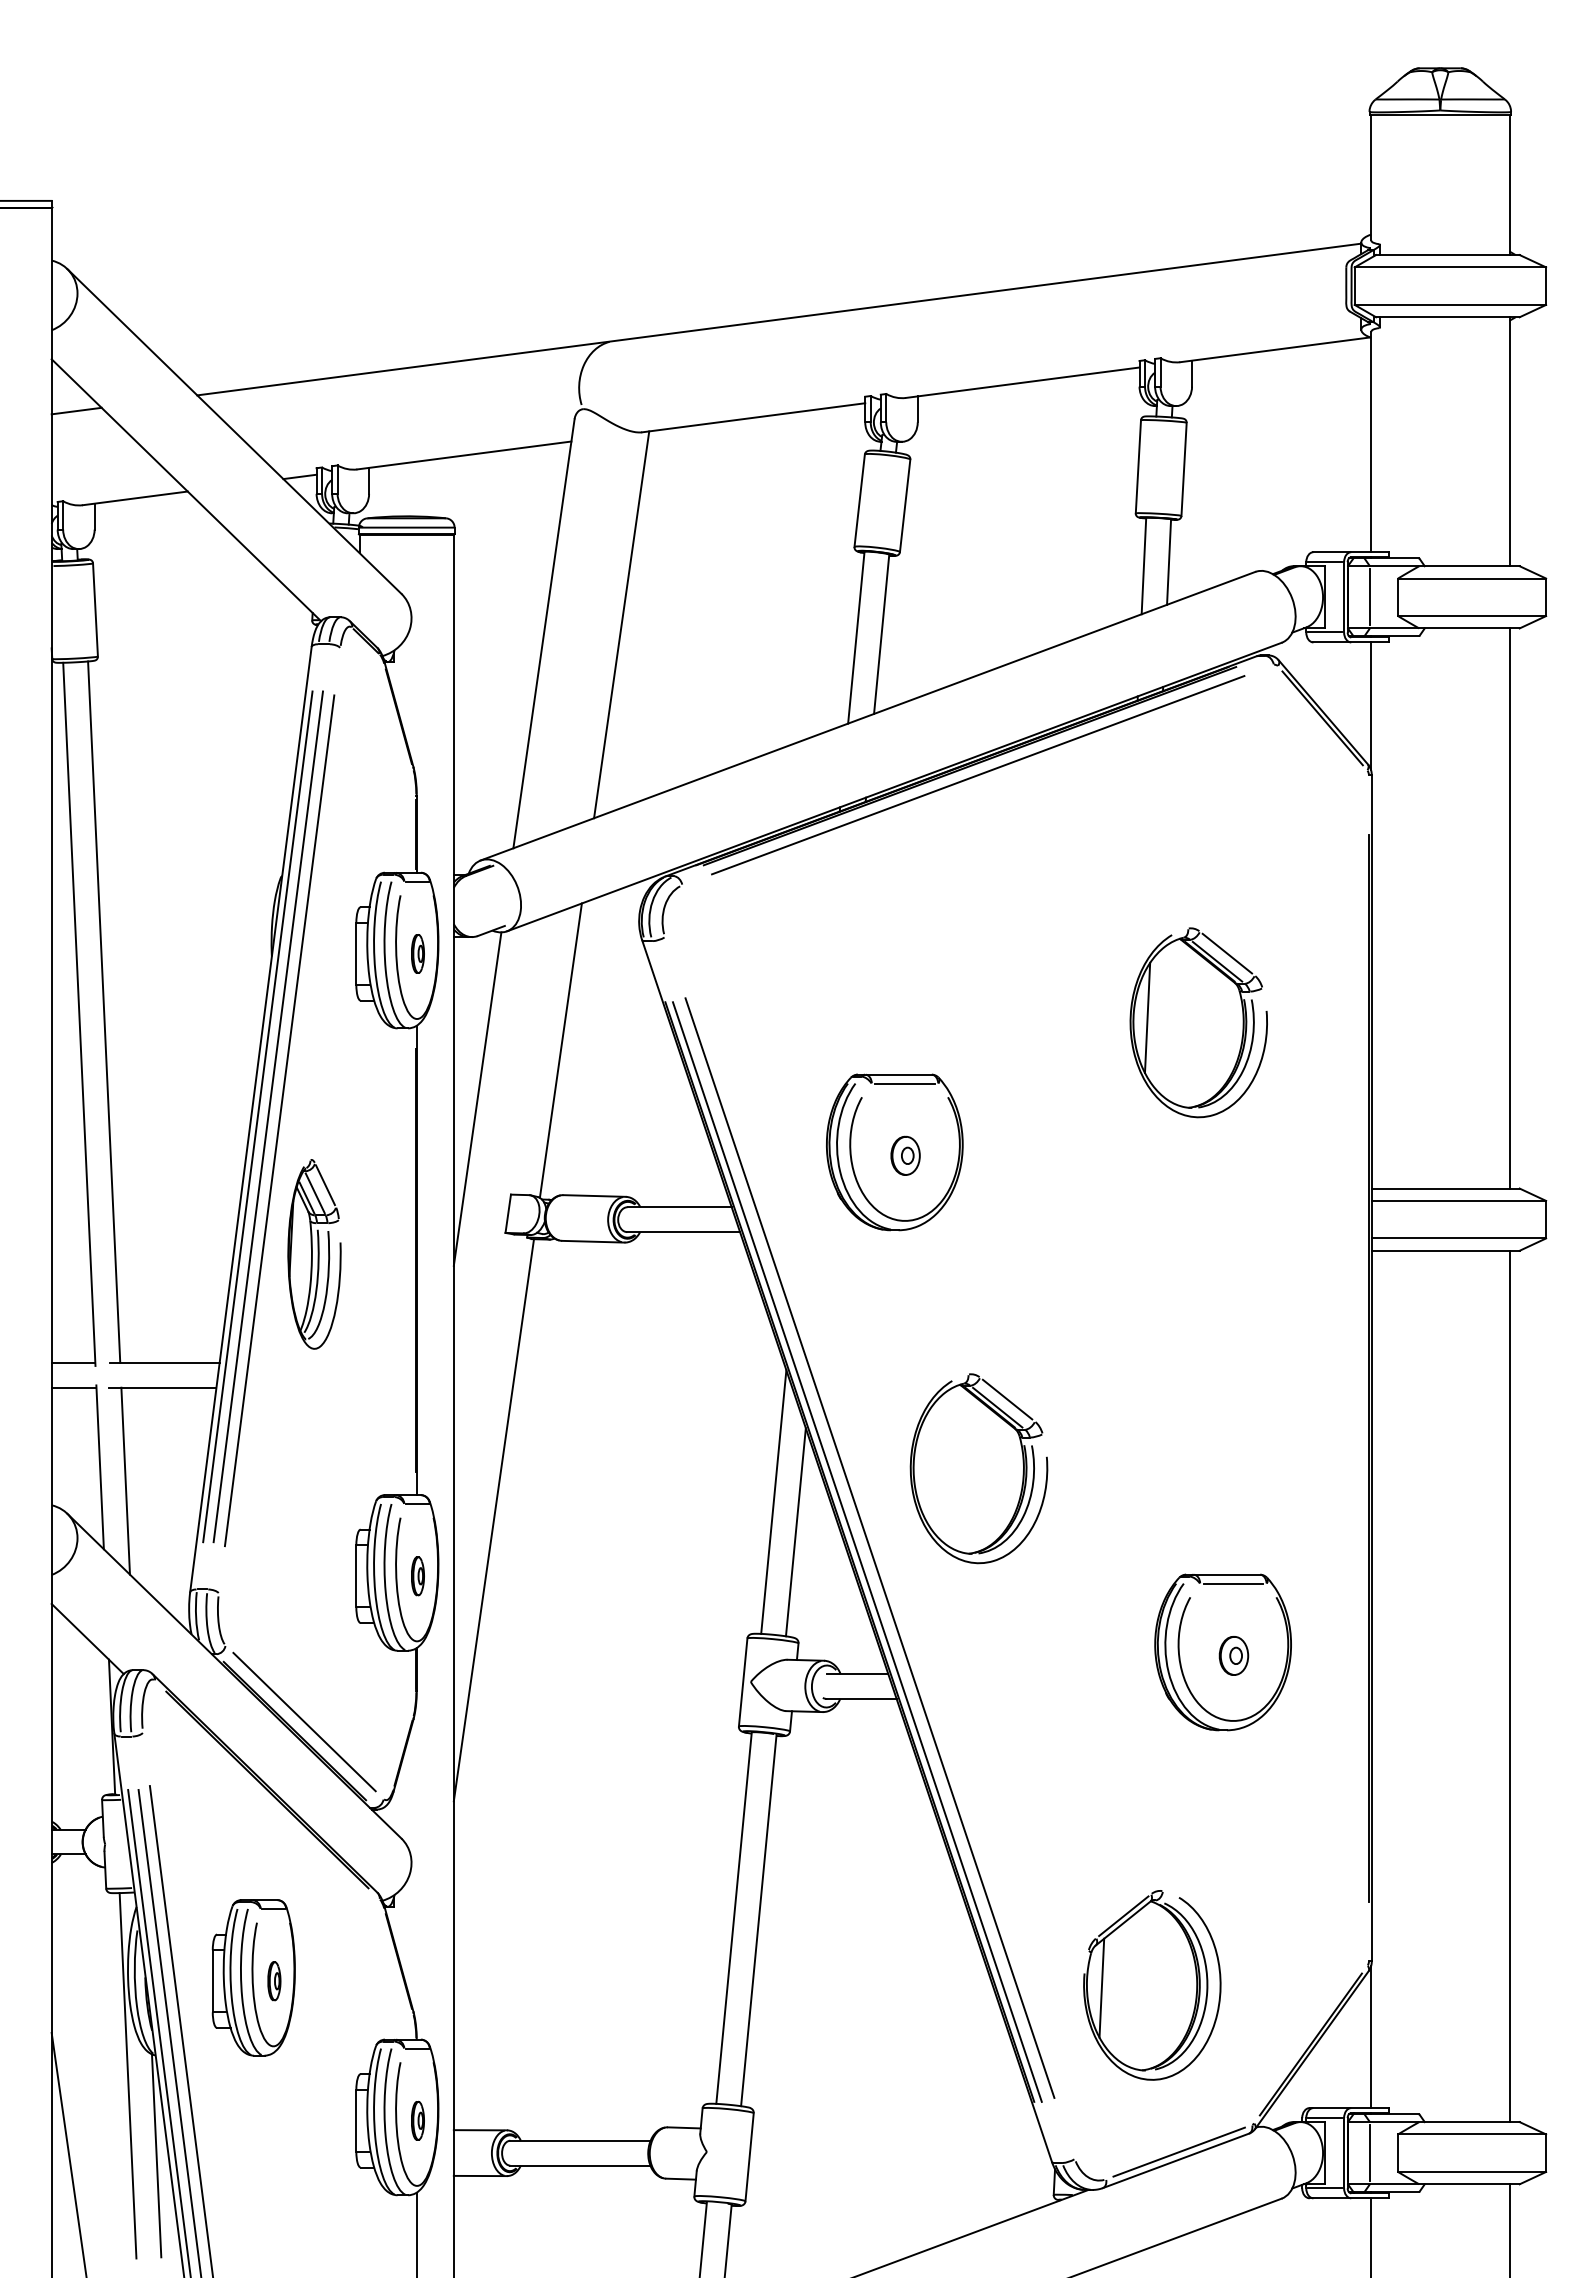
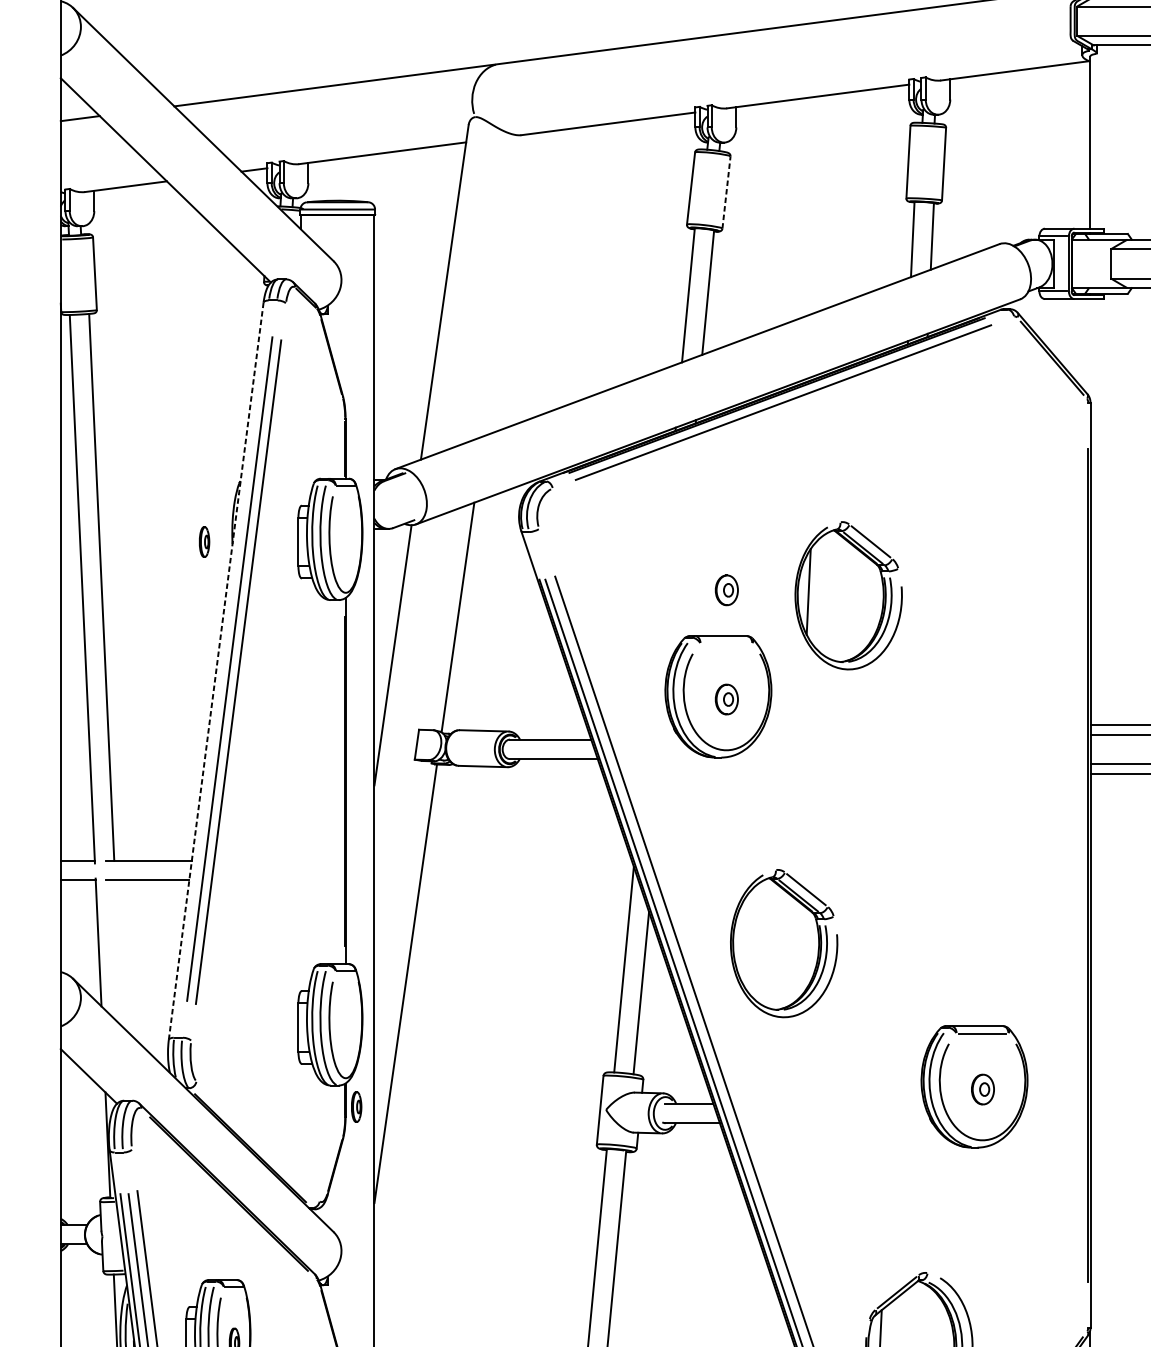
line: (905, 505) -> (726, 192), solid -> dashed
line: (1369, 597) -> (1088, 264), removed
line: (621, 624) -> (505, 285), removed
line: (1371, 706) -> (1090, 349), removed
part: (417, 953) -> (204, 541), moved
part: (905, 1015) -> (726, 590), added
part: (1198, 1022) -> (848, 595), moved
line: (904, 1084) -> (726, 643), removed
line: (257, 1116) -> (221, 668), removed
line: (250, 1119) -> (215, 671), solid -> dashed
part: (314, 1254) -> (265, 776), removed
line: (125, 1480) -> (118, 952), removed
part: (417, 1576) -> (356, 1107), moved
line: (304, 1721) -> (258, 1140), removed

